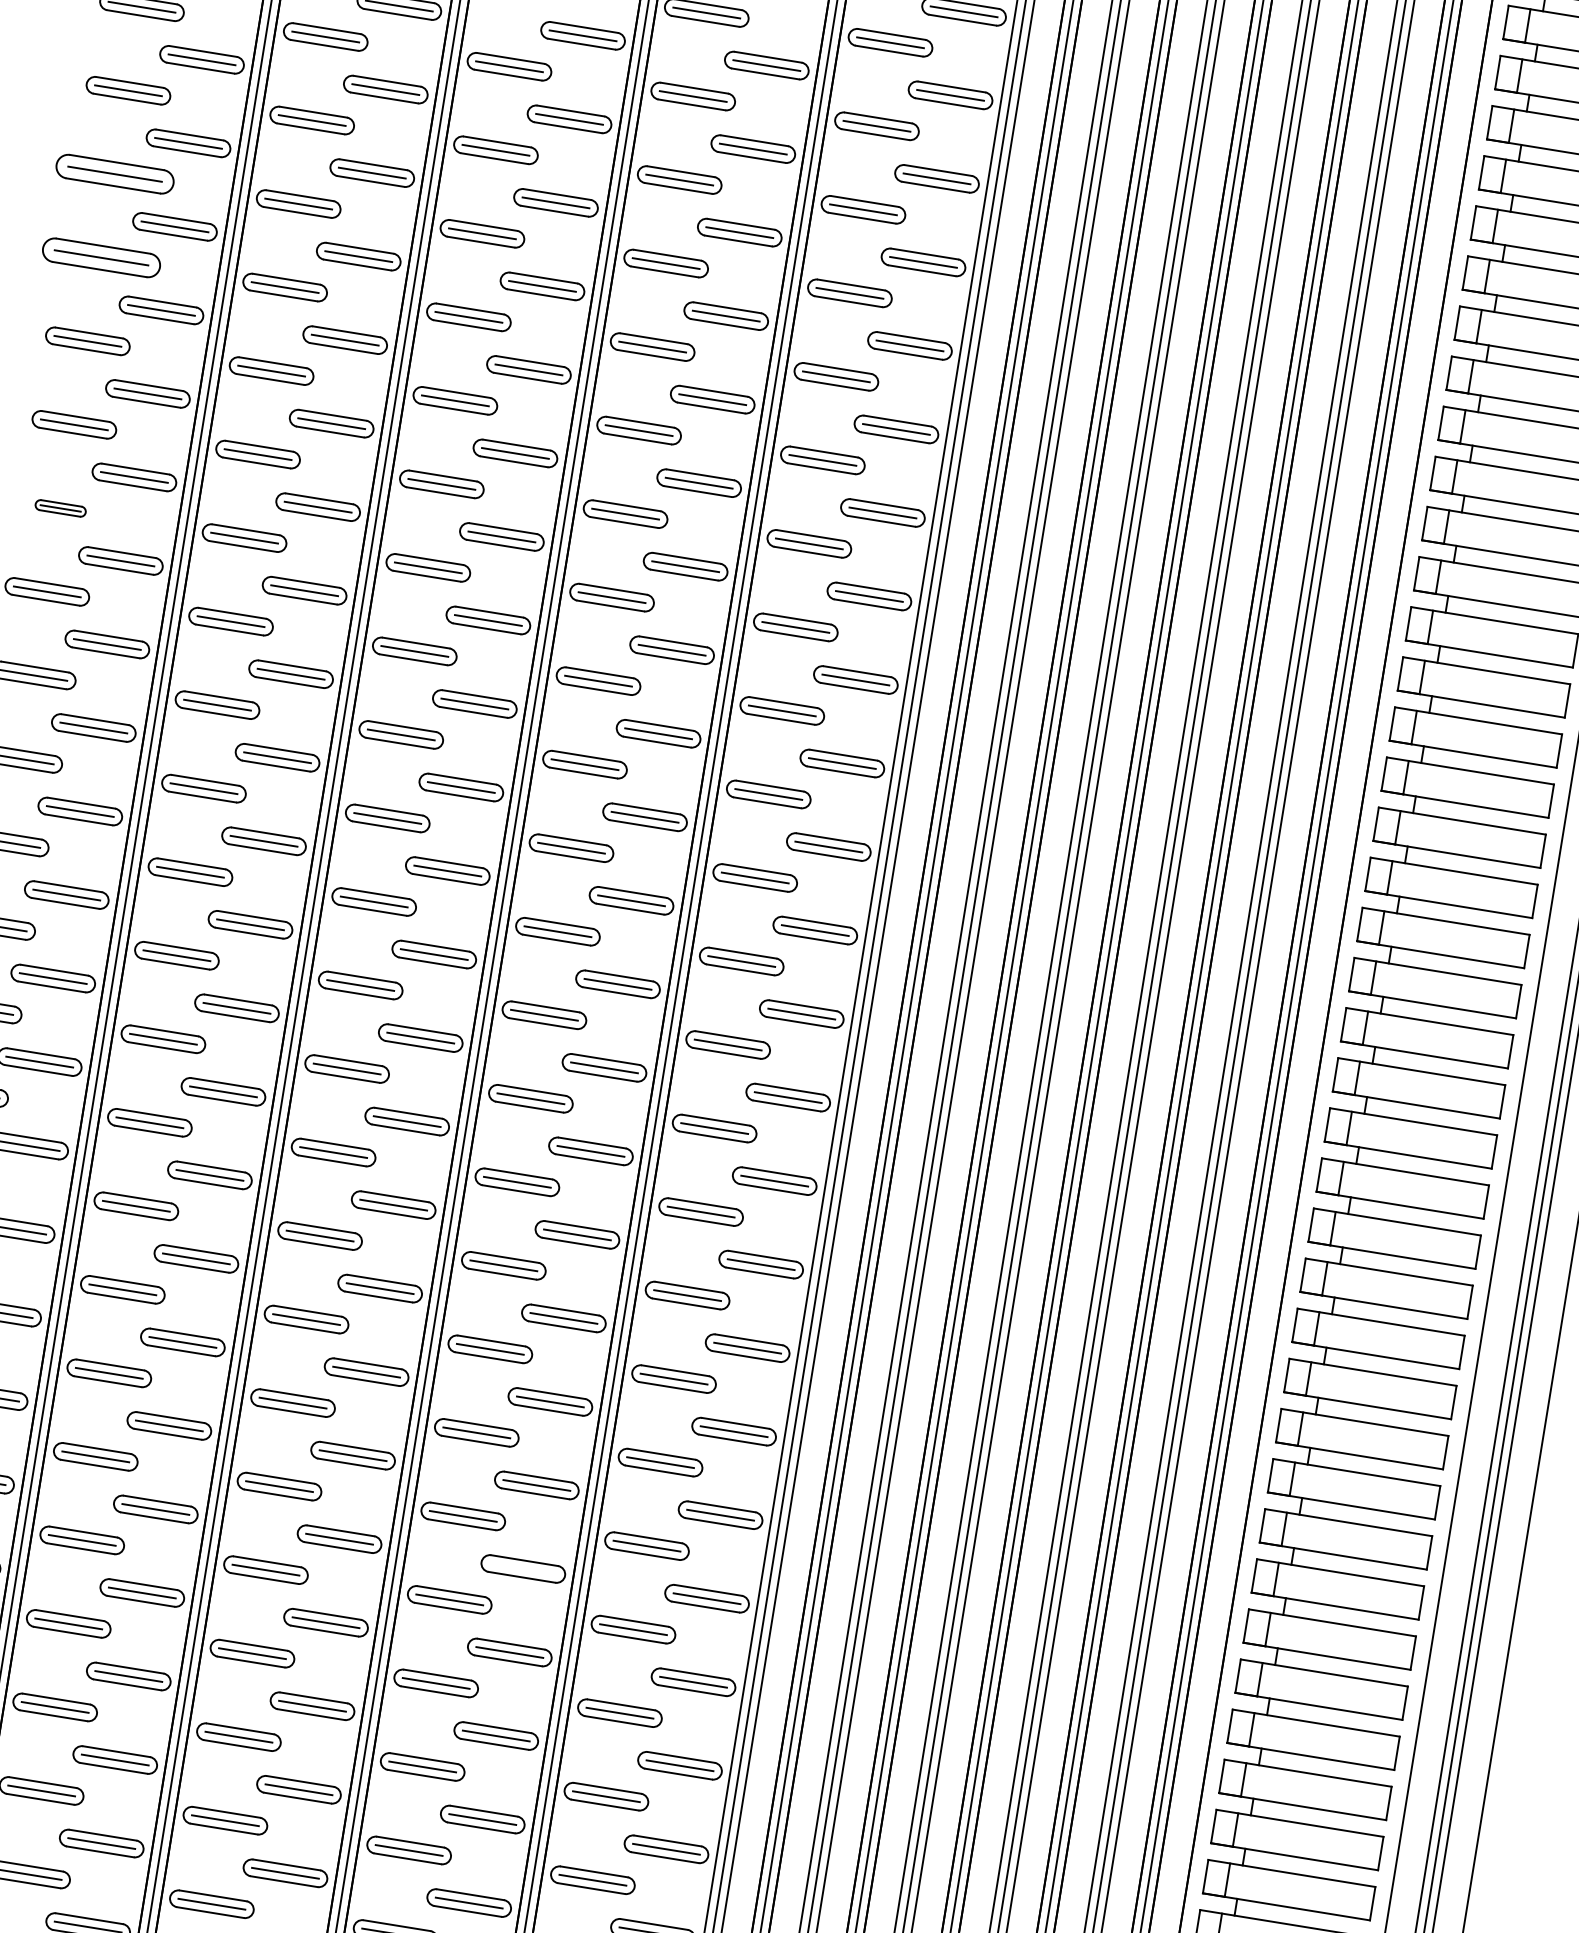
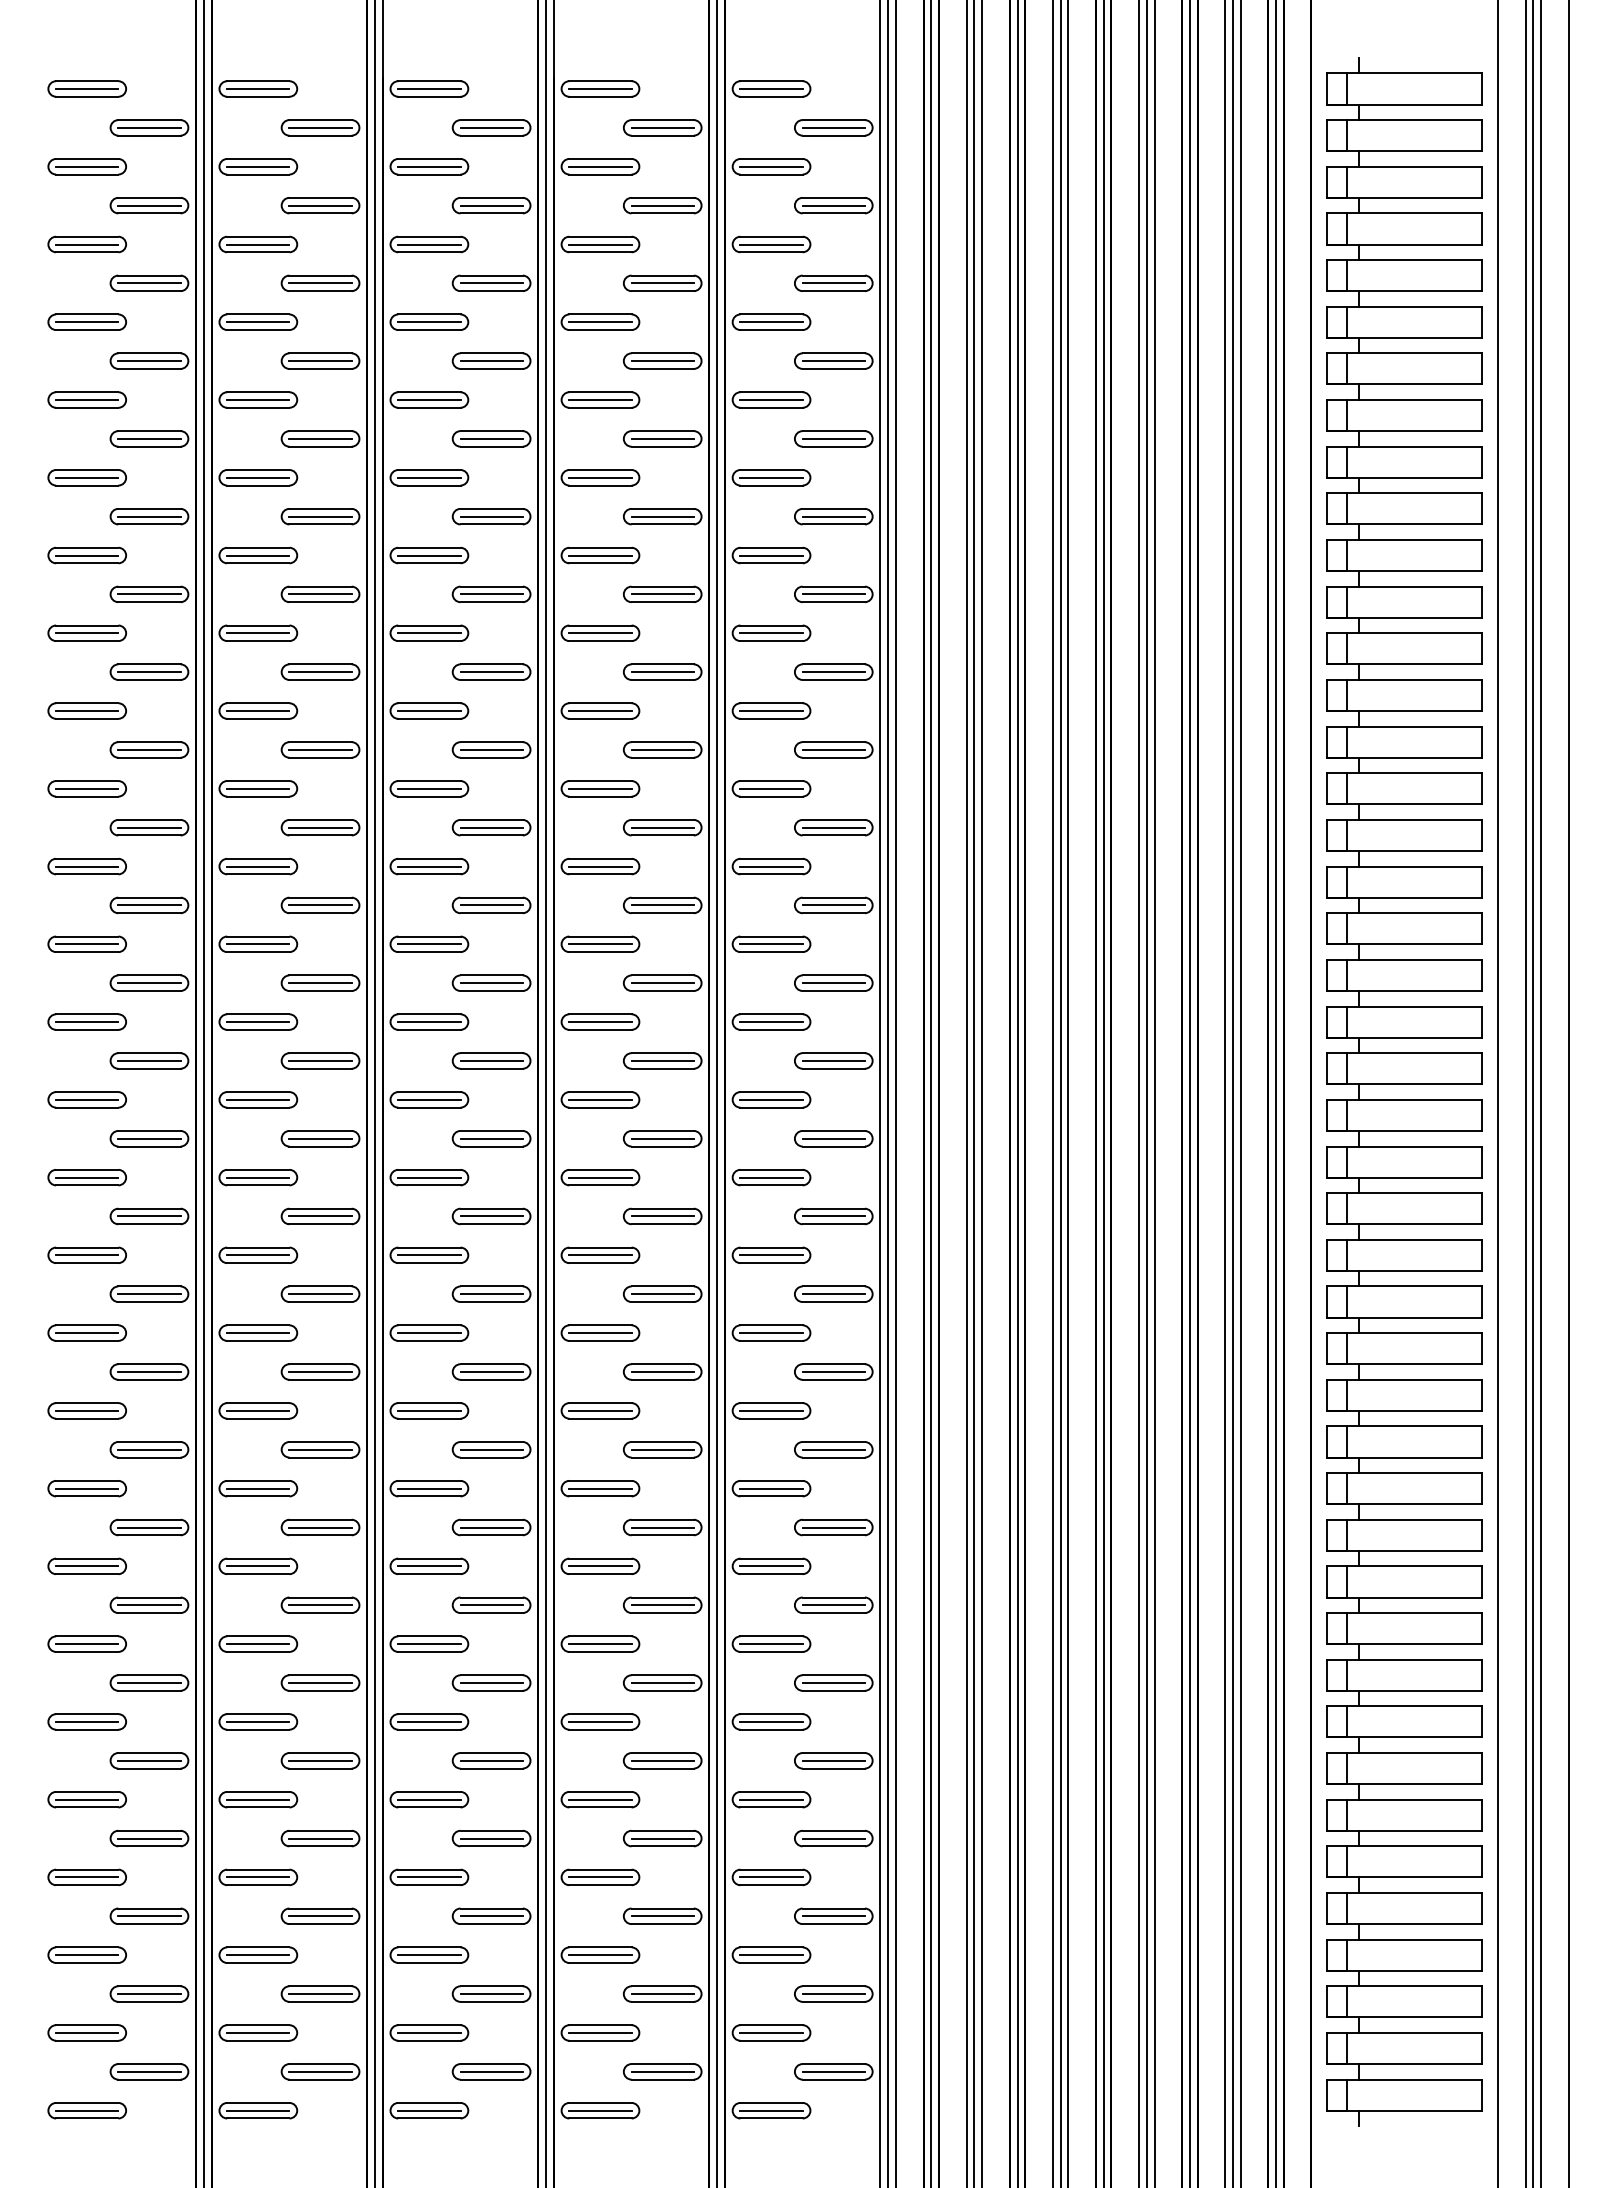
part: (114, 173) -> (86, 477), size x0.71
part: (100, 257) -> (86, 555), size x0.71
part: (60, 507) -> (86, 788), size x1.67
line: (523, 1569) -> (662, 1683), added

